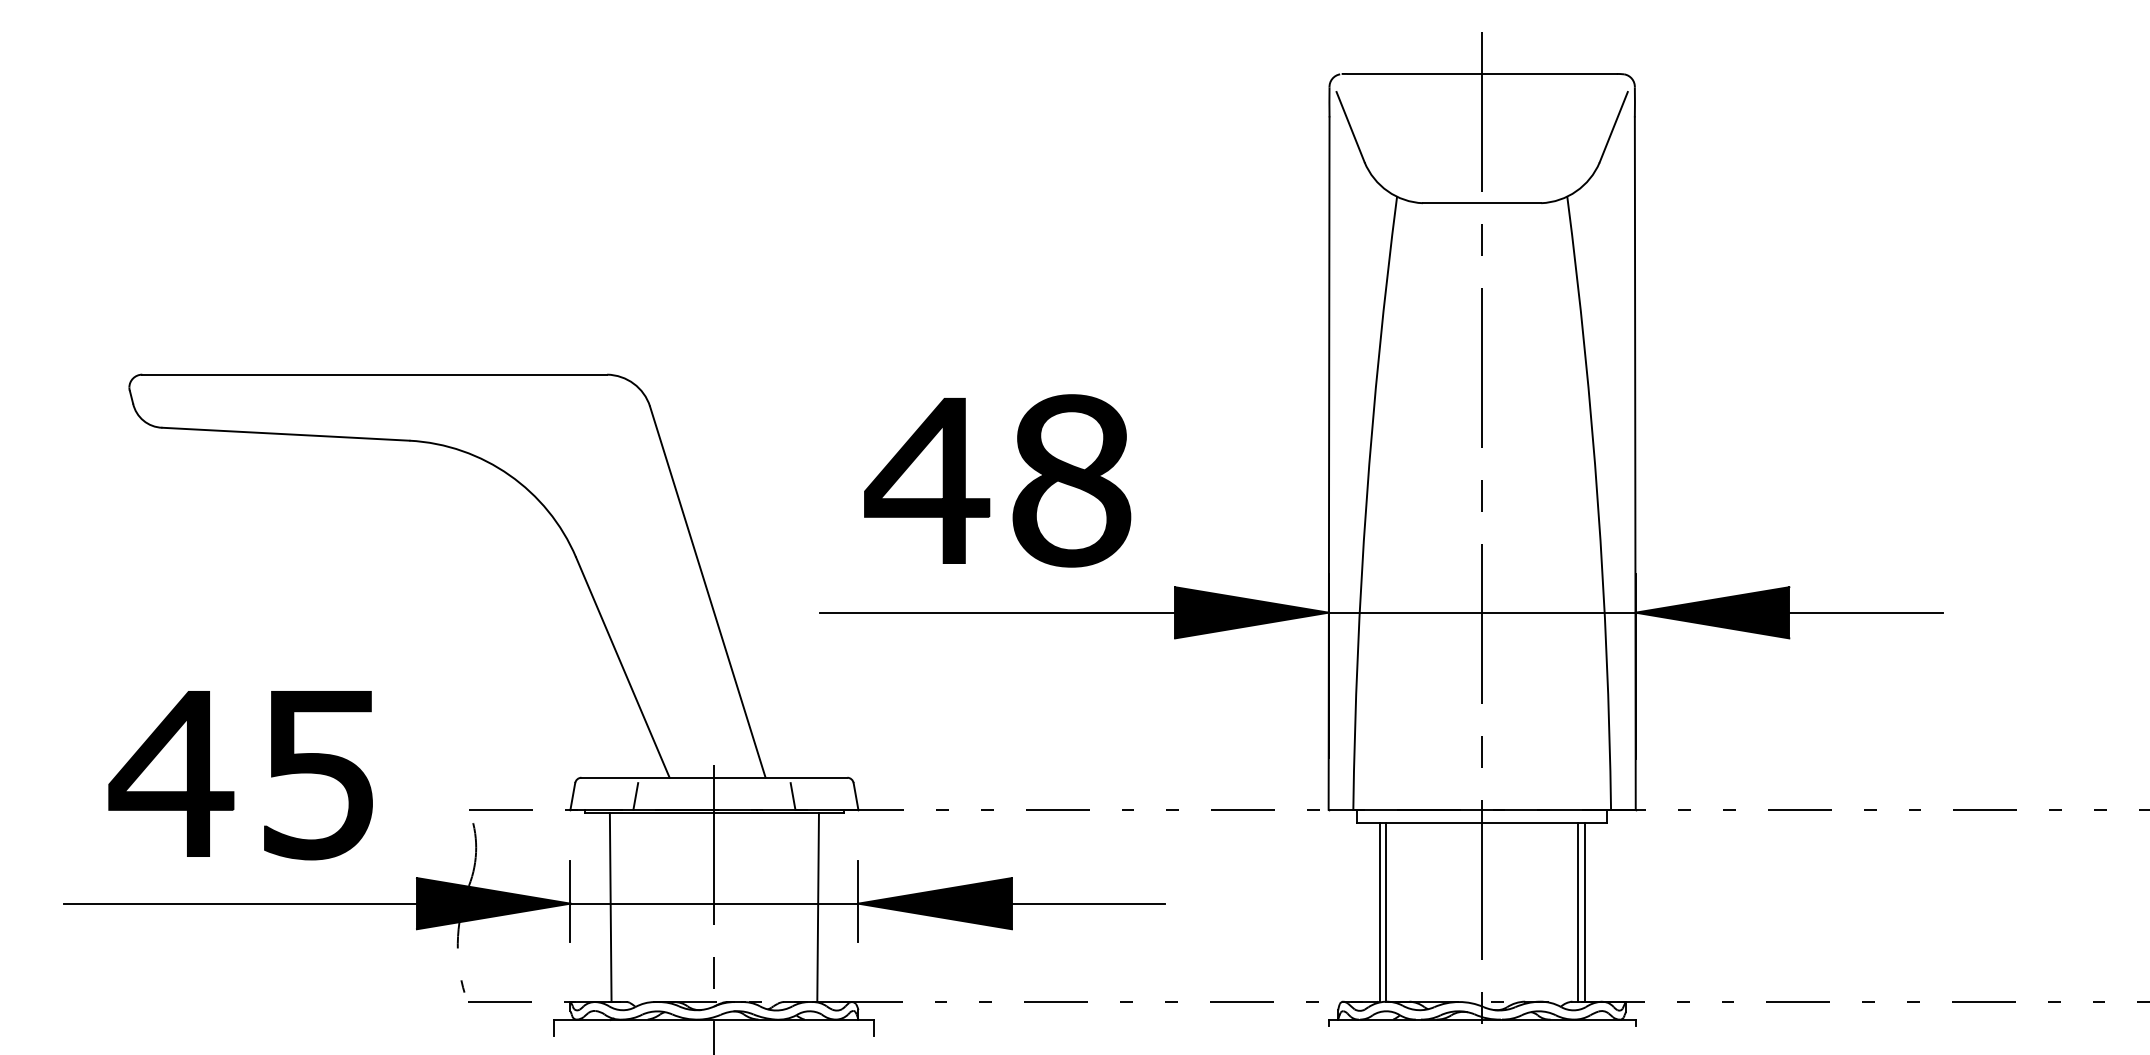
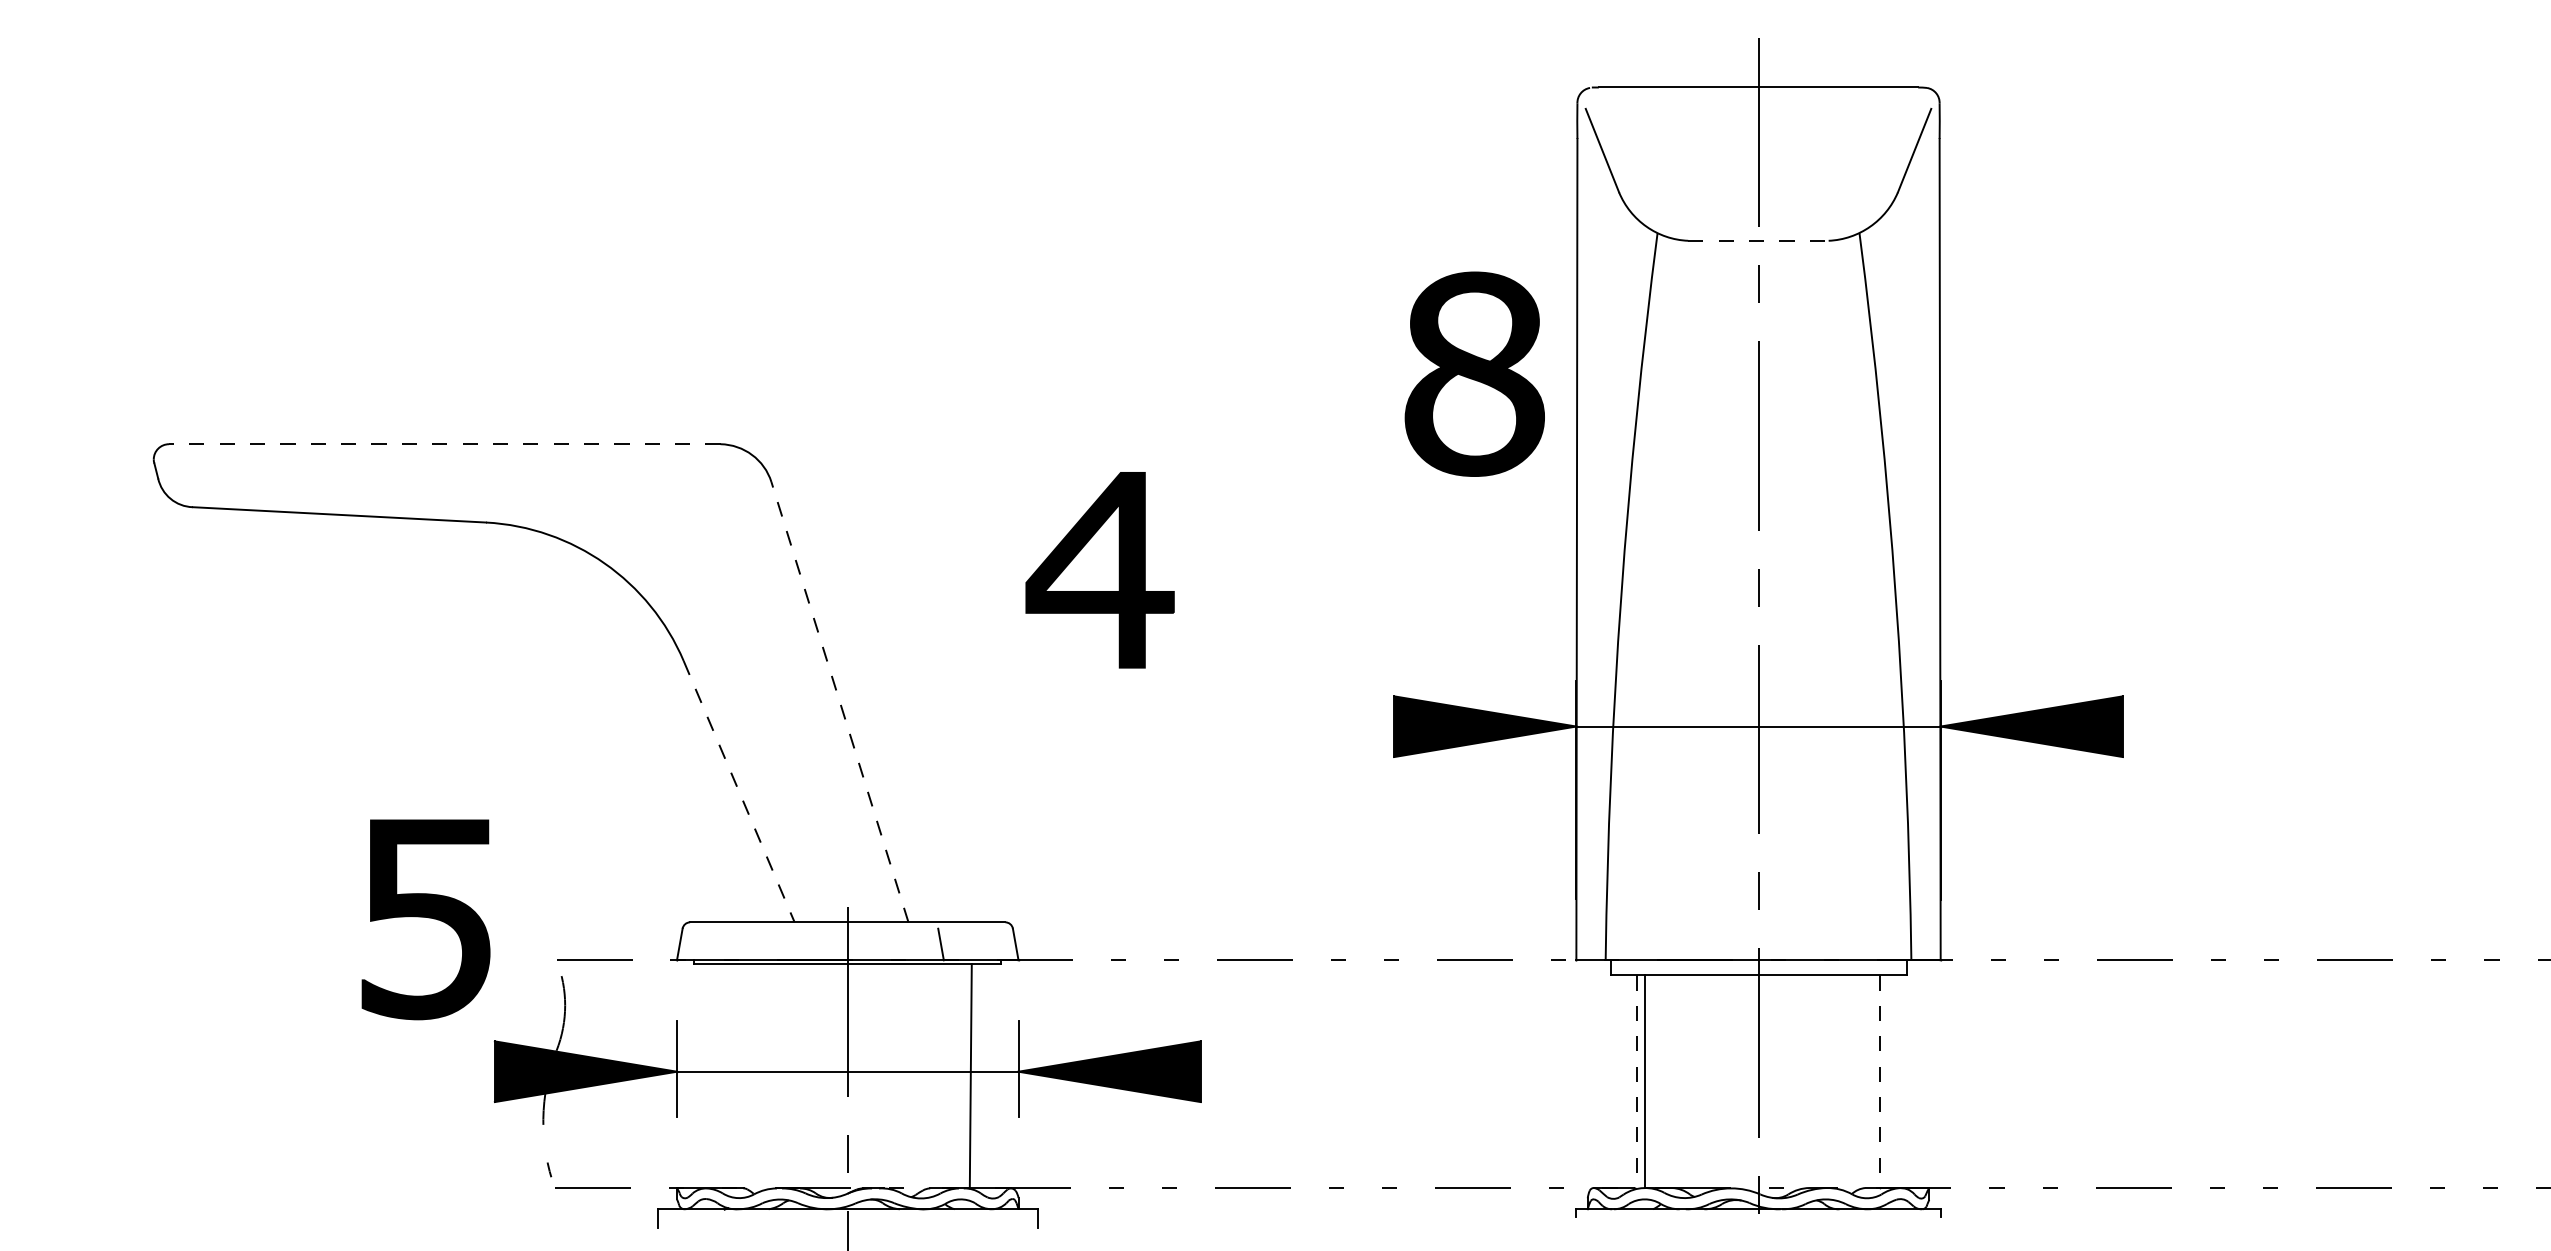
line: (1482, 202) -> (1758, 240), solid -> dashed
line: (374, 374) -> (444, 444), solid -> dashed
part: (1071, 480) -> (1474, 373), moved
line: (707, 592) -> (839, 702), solid -> dashed
line: (997, 612) -> (1183, 726), removed
line: (1865, 612) -> (2213, 726), removed
line: (623, 667) -> (739, 791), solid -> dashed
part: (171, 773) -> (203, 917), removed
part: (317, 775) -> (425, 919), moved
line: (635, 796) -> (754, 944), removed
line: (240, 903) -> (285, 1071), removed
line: (1088, 903) -> (1291, 1071), removed
line: (610, 907) -> (724, 1076), removed
line: (1578, 911) -> (1872, 1081), removed
line: (1380, 912) -> (1637, 1082), solid -> dashed
line: (1584, 912) -> (1879, 1082), solid -> dashed

